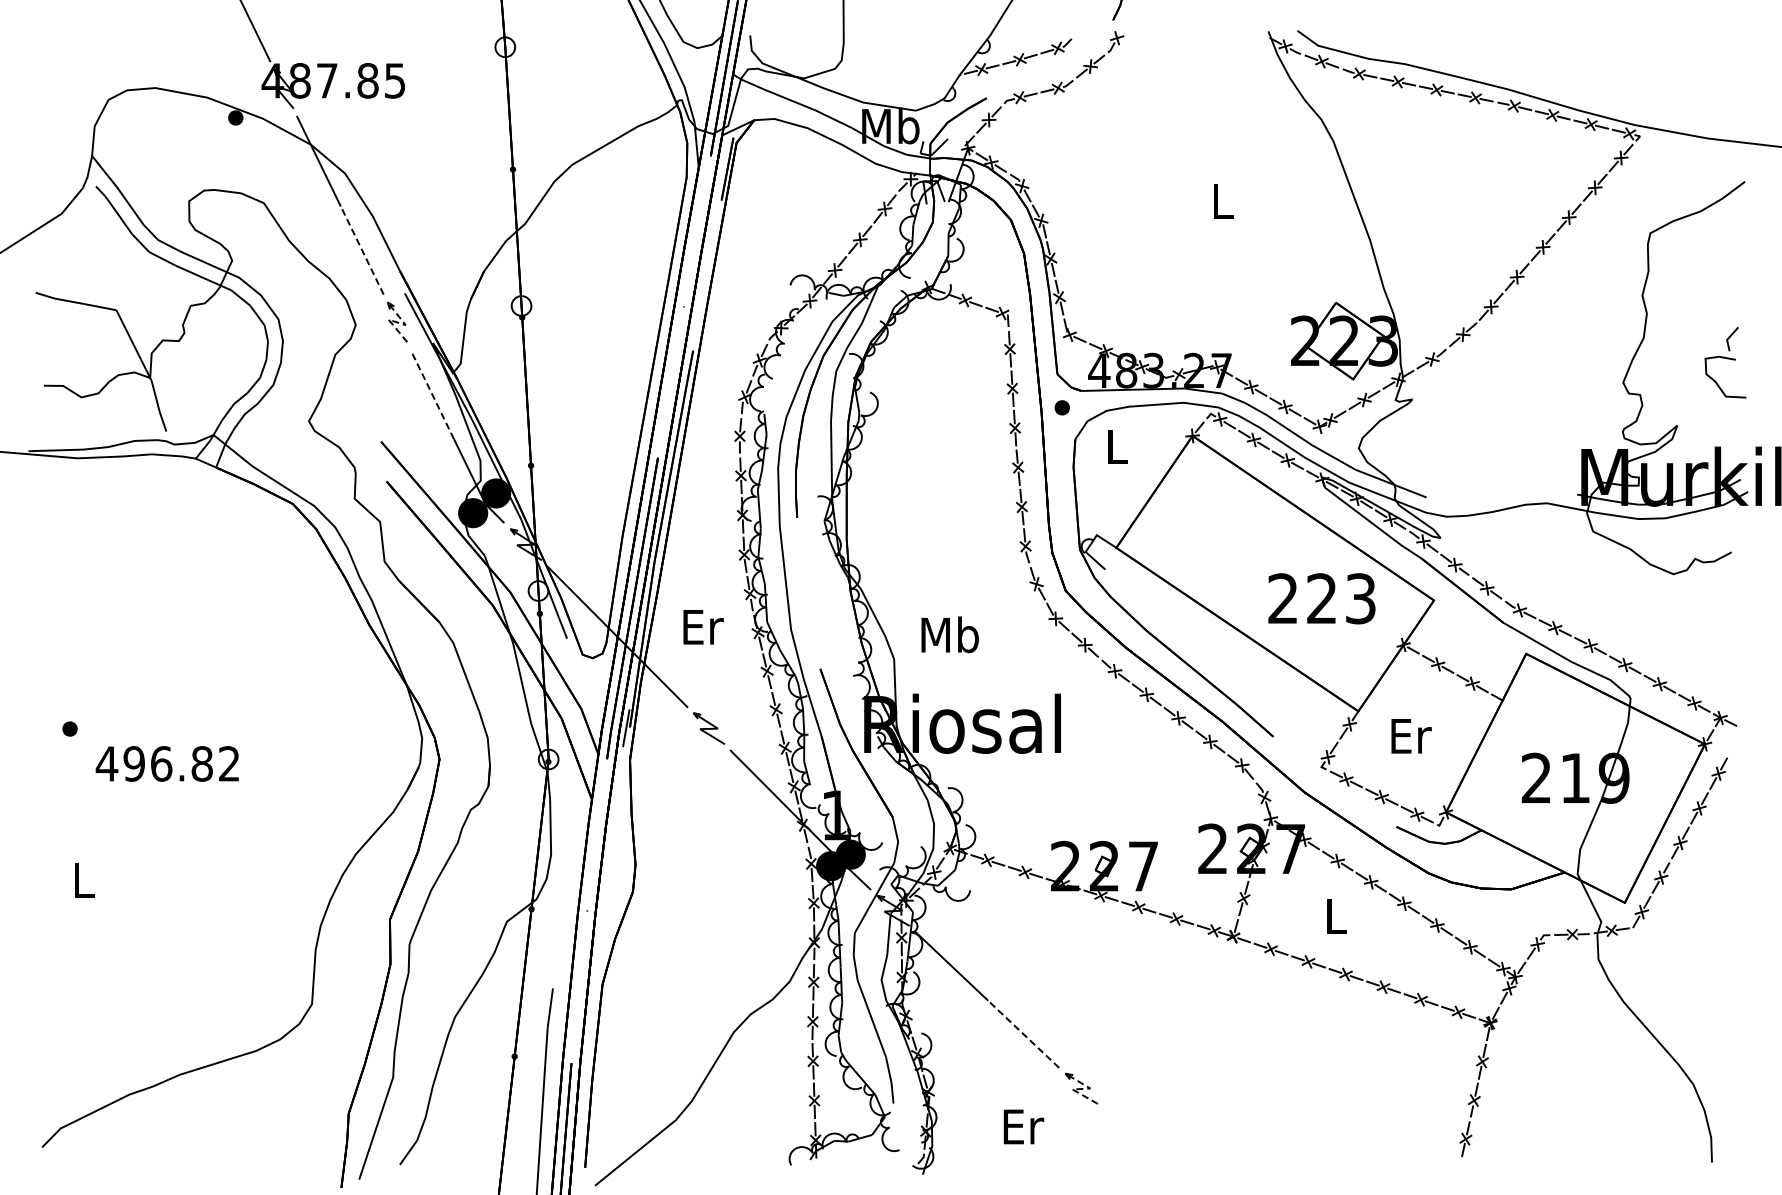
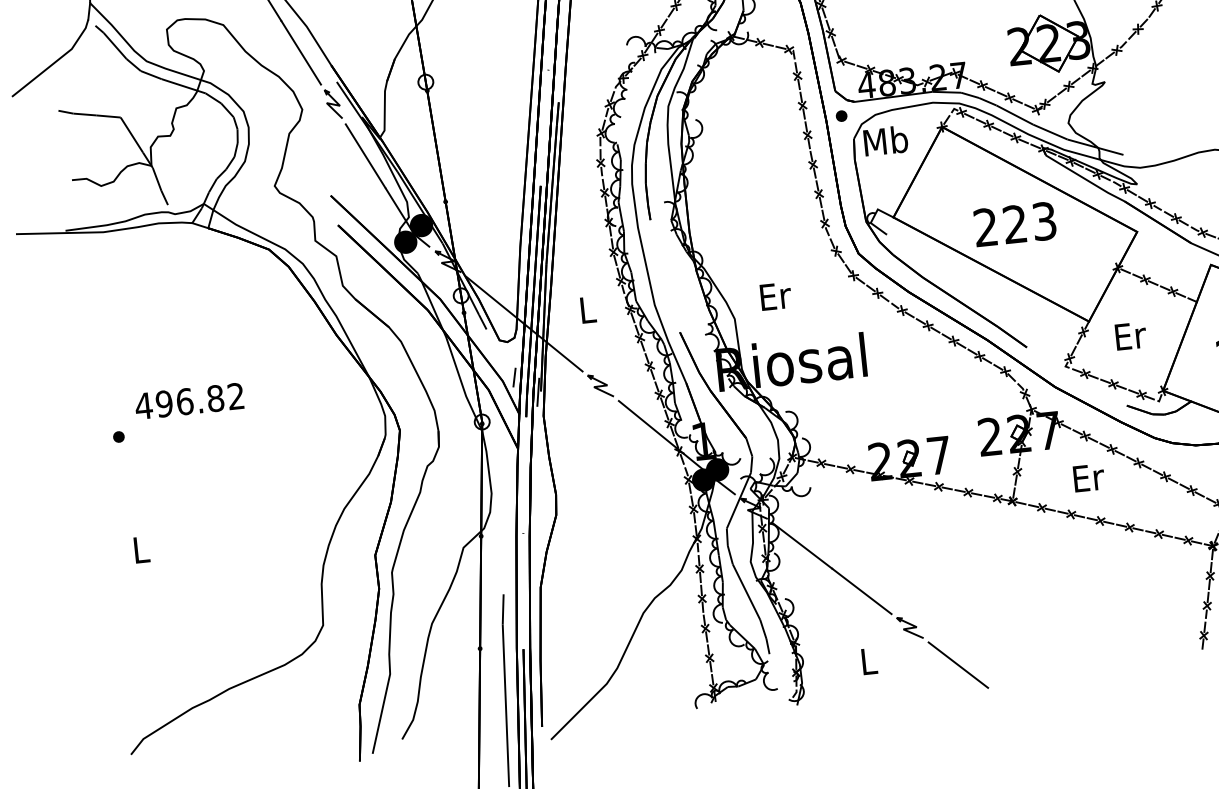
line: (361, 249) -> (300, 52), dashed -> solid
line: (397, 322) -> (333, 104), dashed -> solid
line: (432, 394) -> (365, 156), dashed -> solid
text: (1116, 446) -> (885, 141), L -> Mb
text: (1321, 598) -> (1014, 224), moved
text: (703, 627) -> (588, 310), Er -> L
text: (949, 634) -> (774, 296), Mb -> Er
line: (597, 705) -> (514, 377), added
text: (166, 763) -> (188, 401), moved
text: (1337, 916) -> (1089, 477), L -> Er
line: (1022, 1033) -> (861, 591), dashed -> solid
line: (1081, 1089) -> (910, 628), dashed -> solid
text: (1023, 1126) -> (869, 661), Er -> L
line: (1139, 1143) -> (958, 664), added

